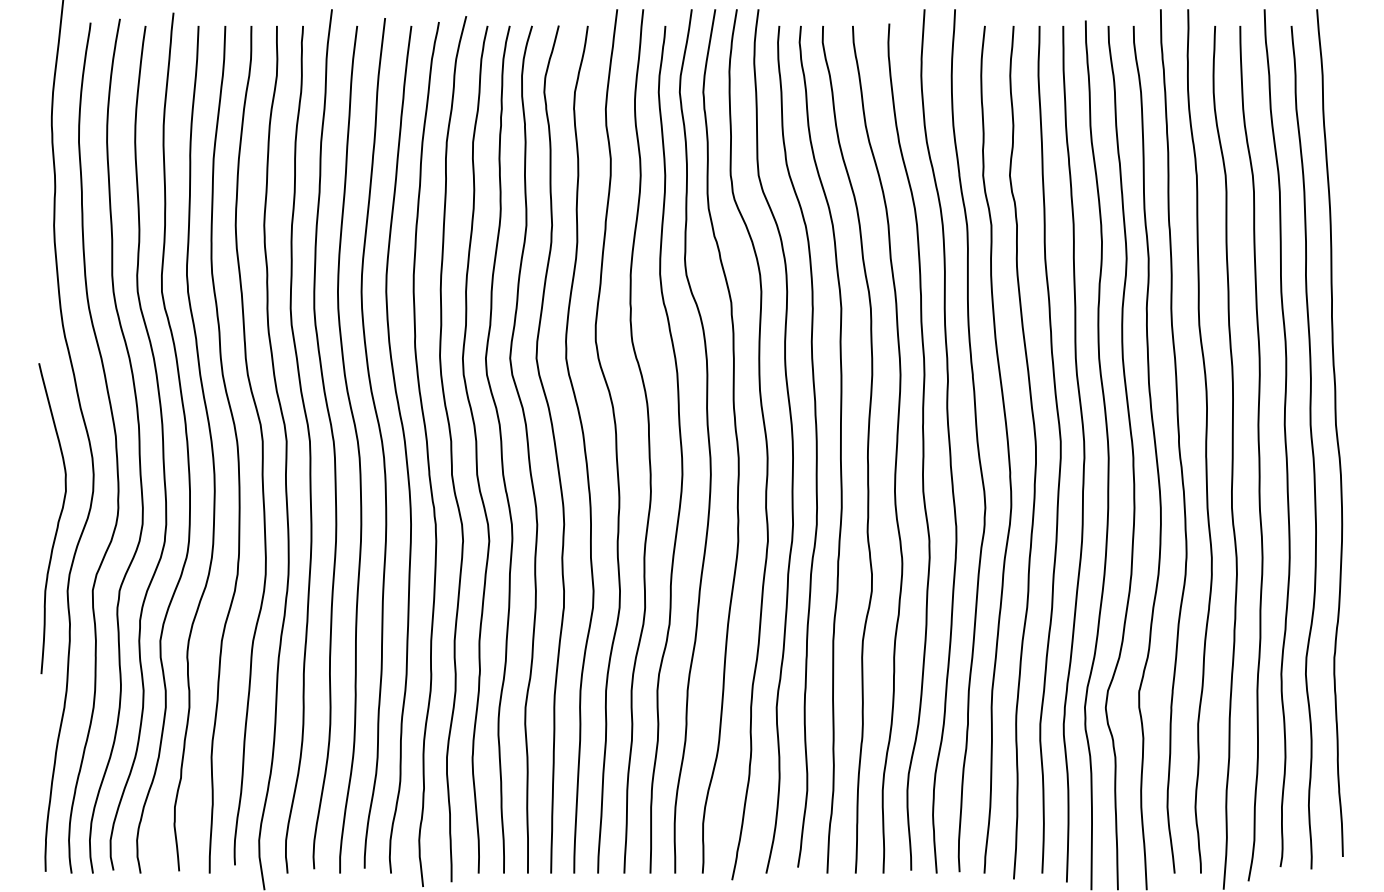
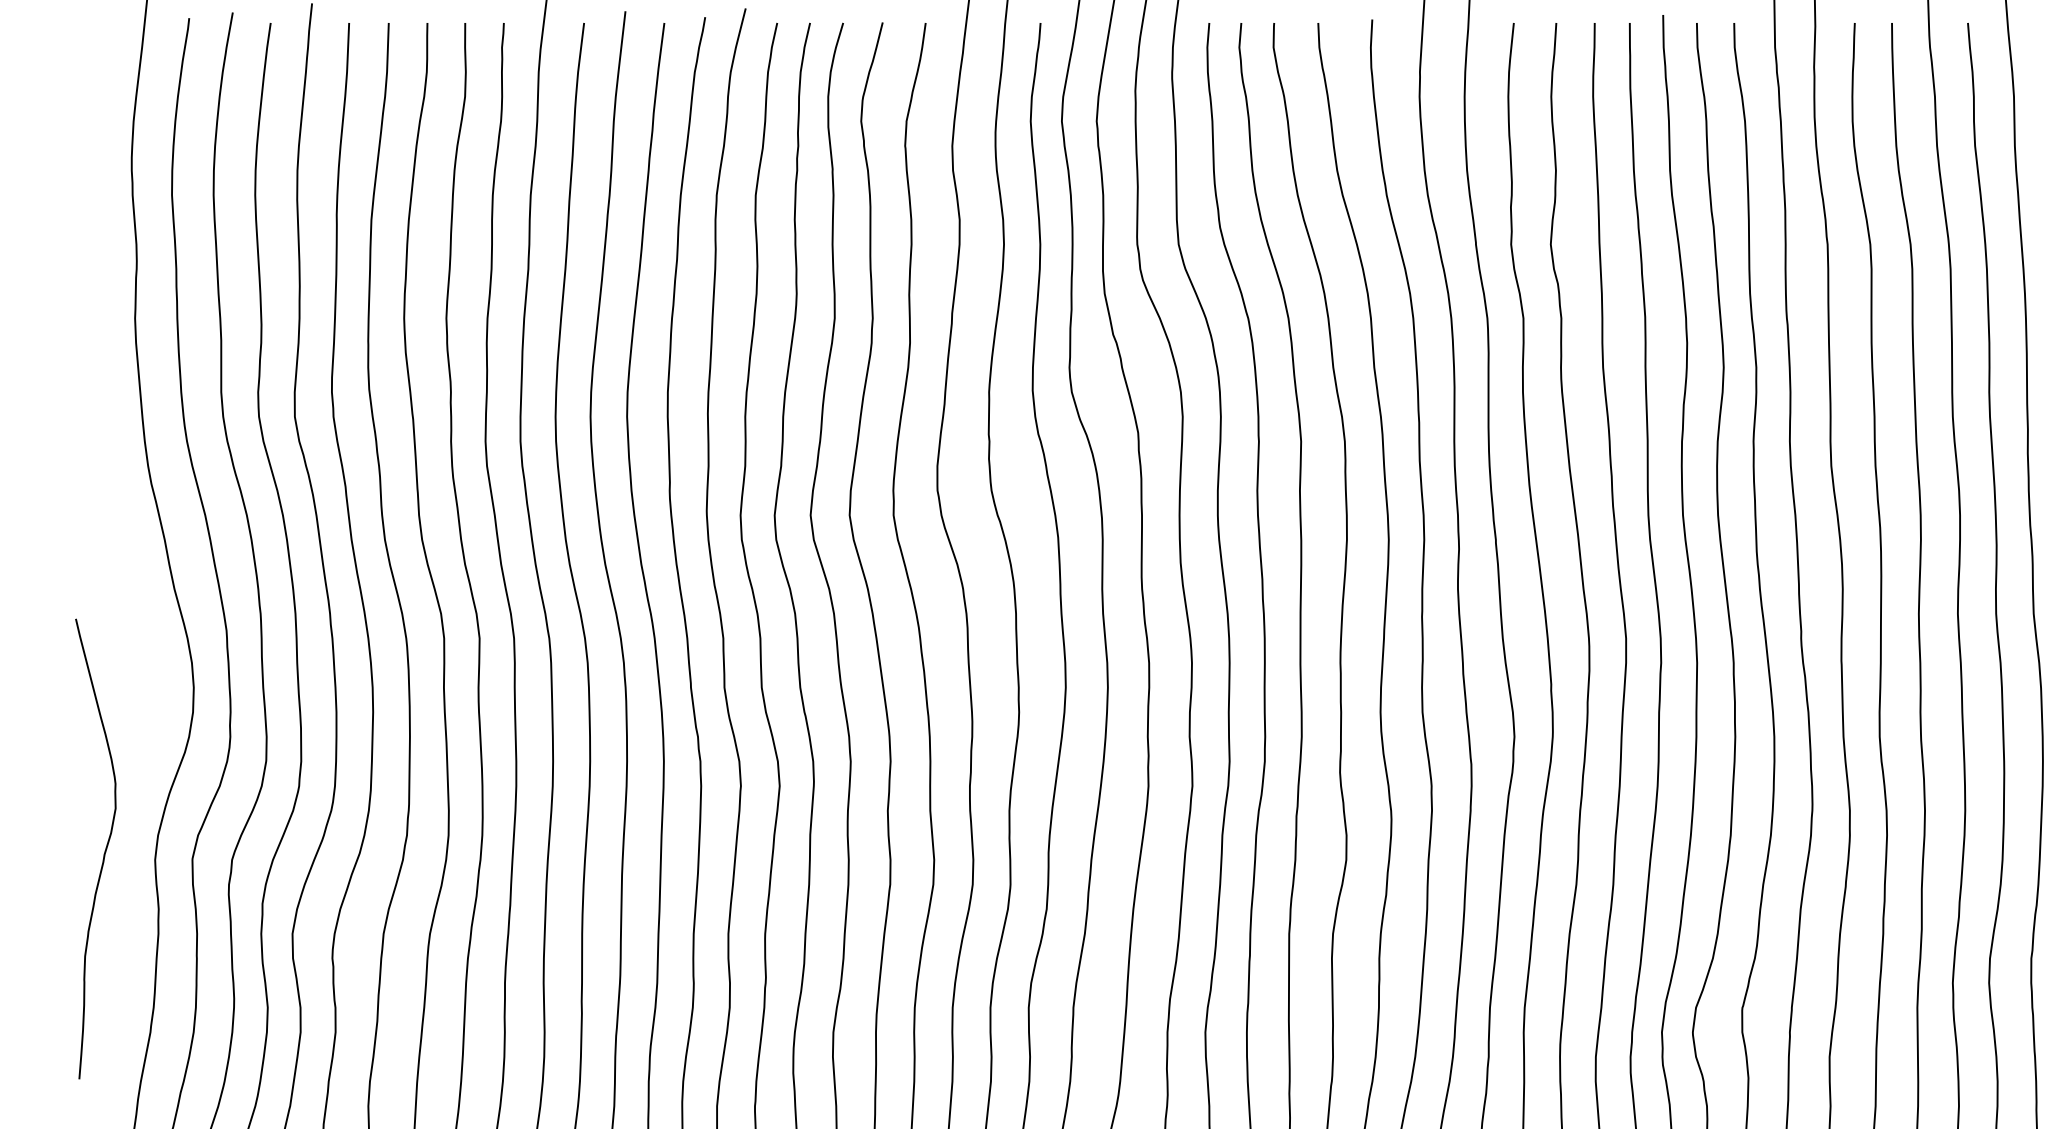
curve: (57, 521) -> (103, 853), moved

